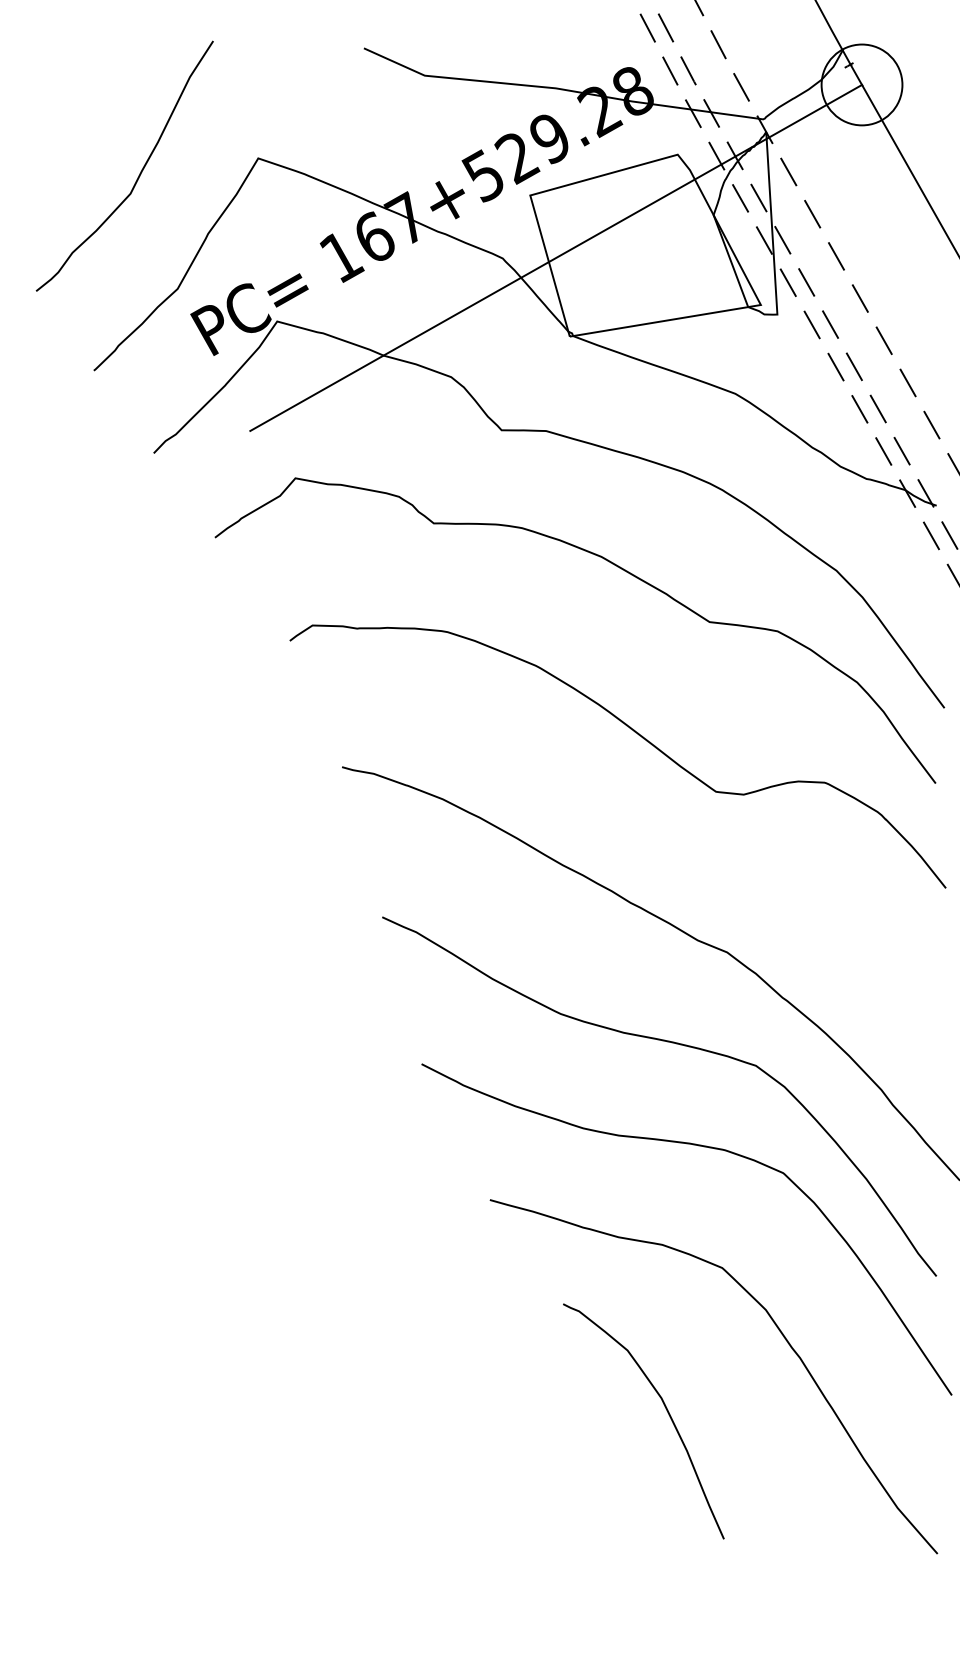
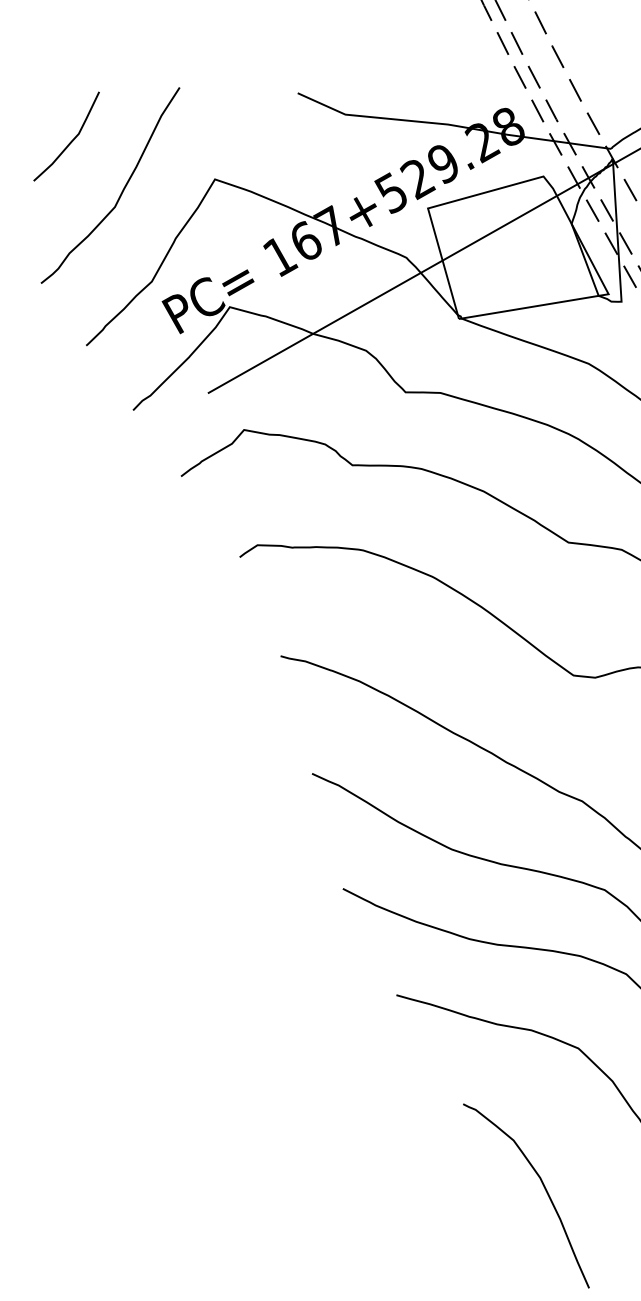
curve: (74, 109) -> (71, 141), added
curve: (667, 1413) -> (544, 1189), moved

